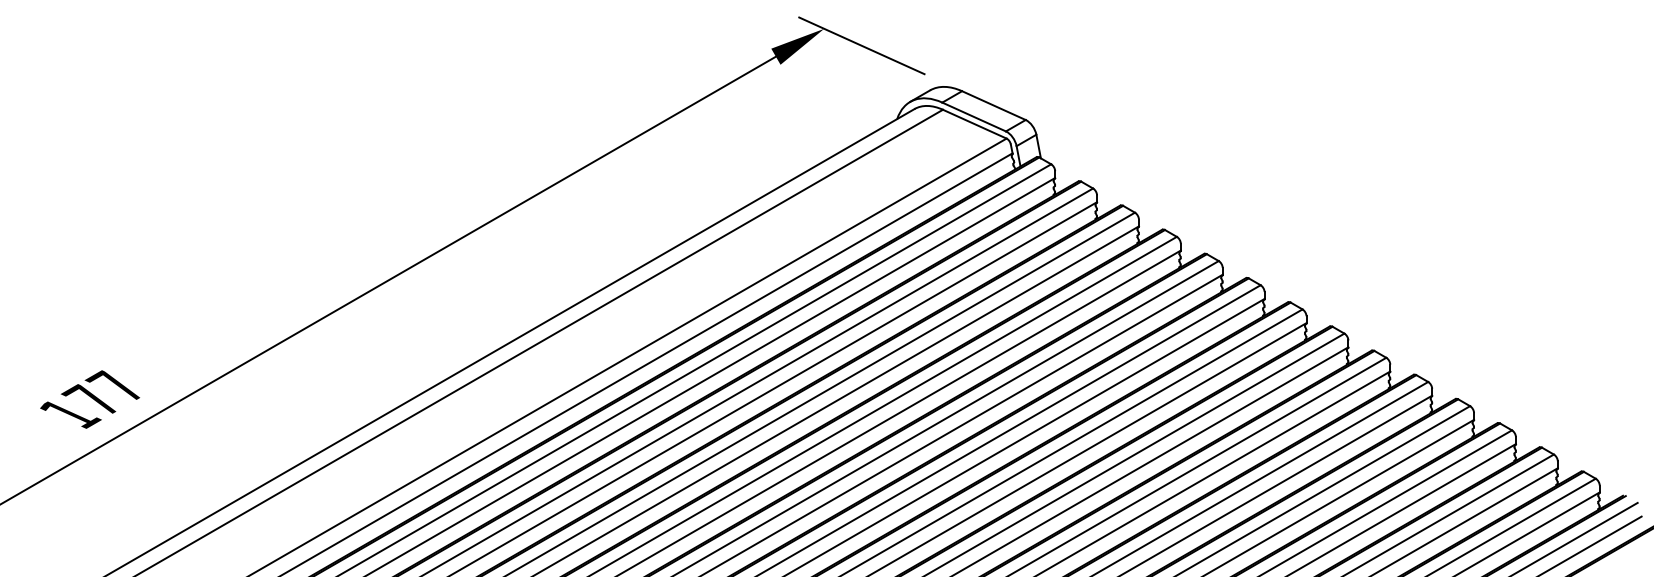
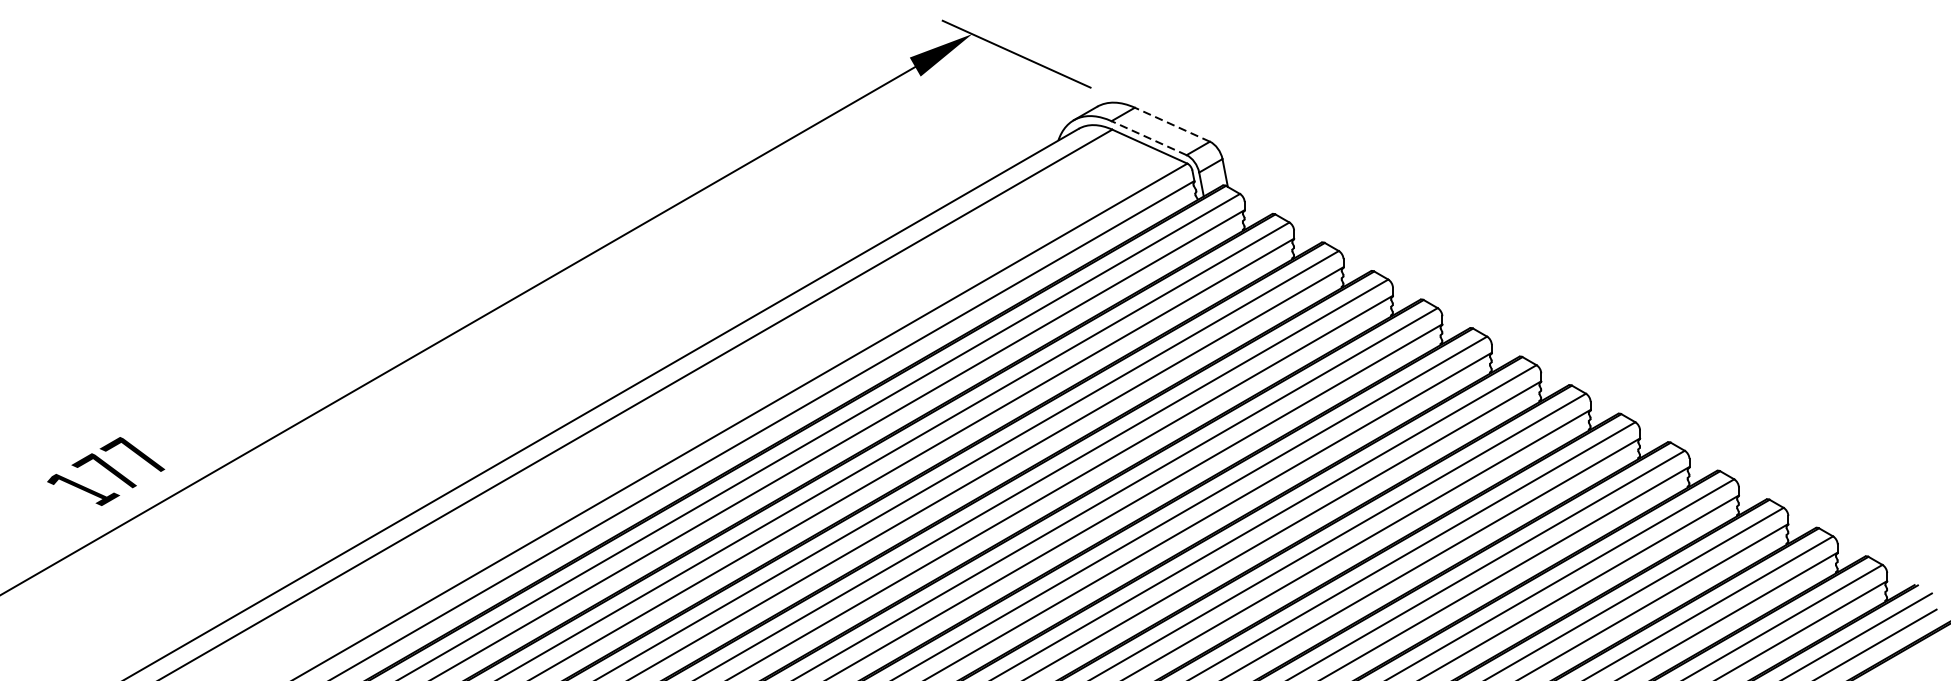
line: (993, 105) -> (1171, 124), solid -> dashed
line: (974, 117) -> (1149, 138), solid -> dashed

